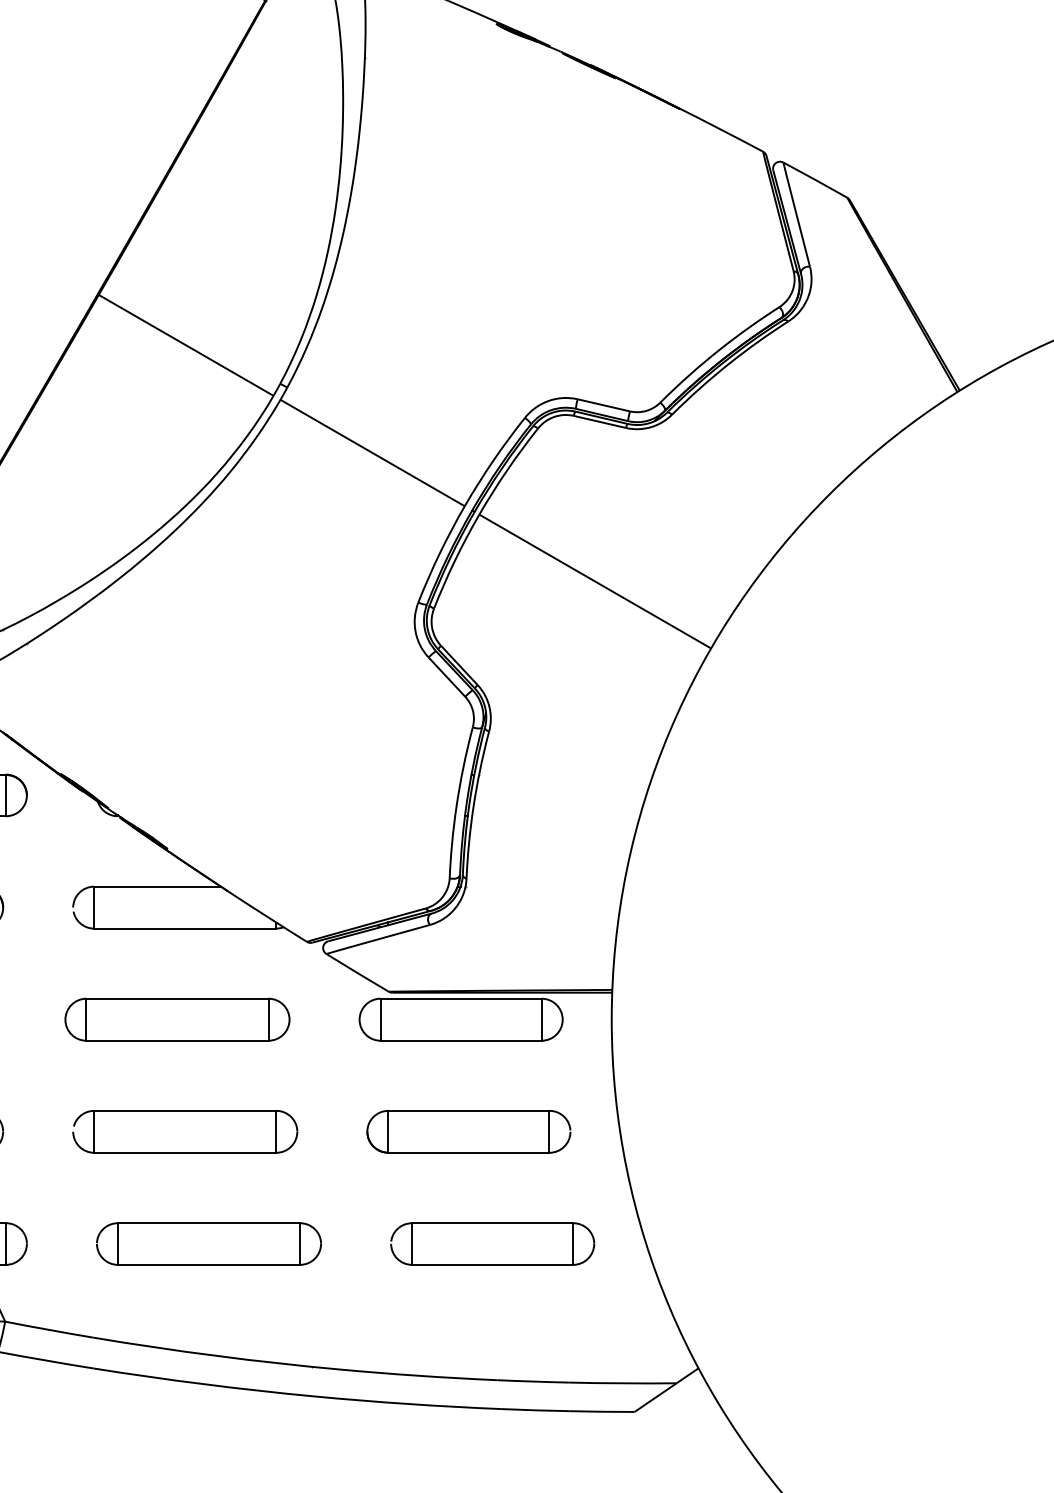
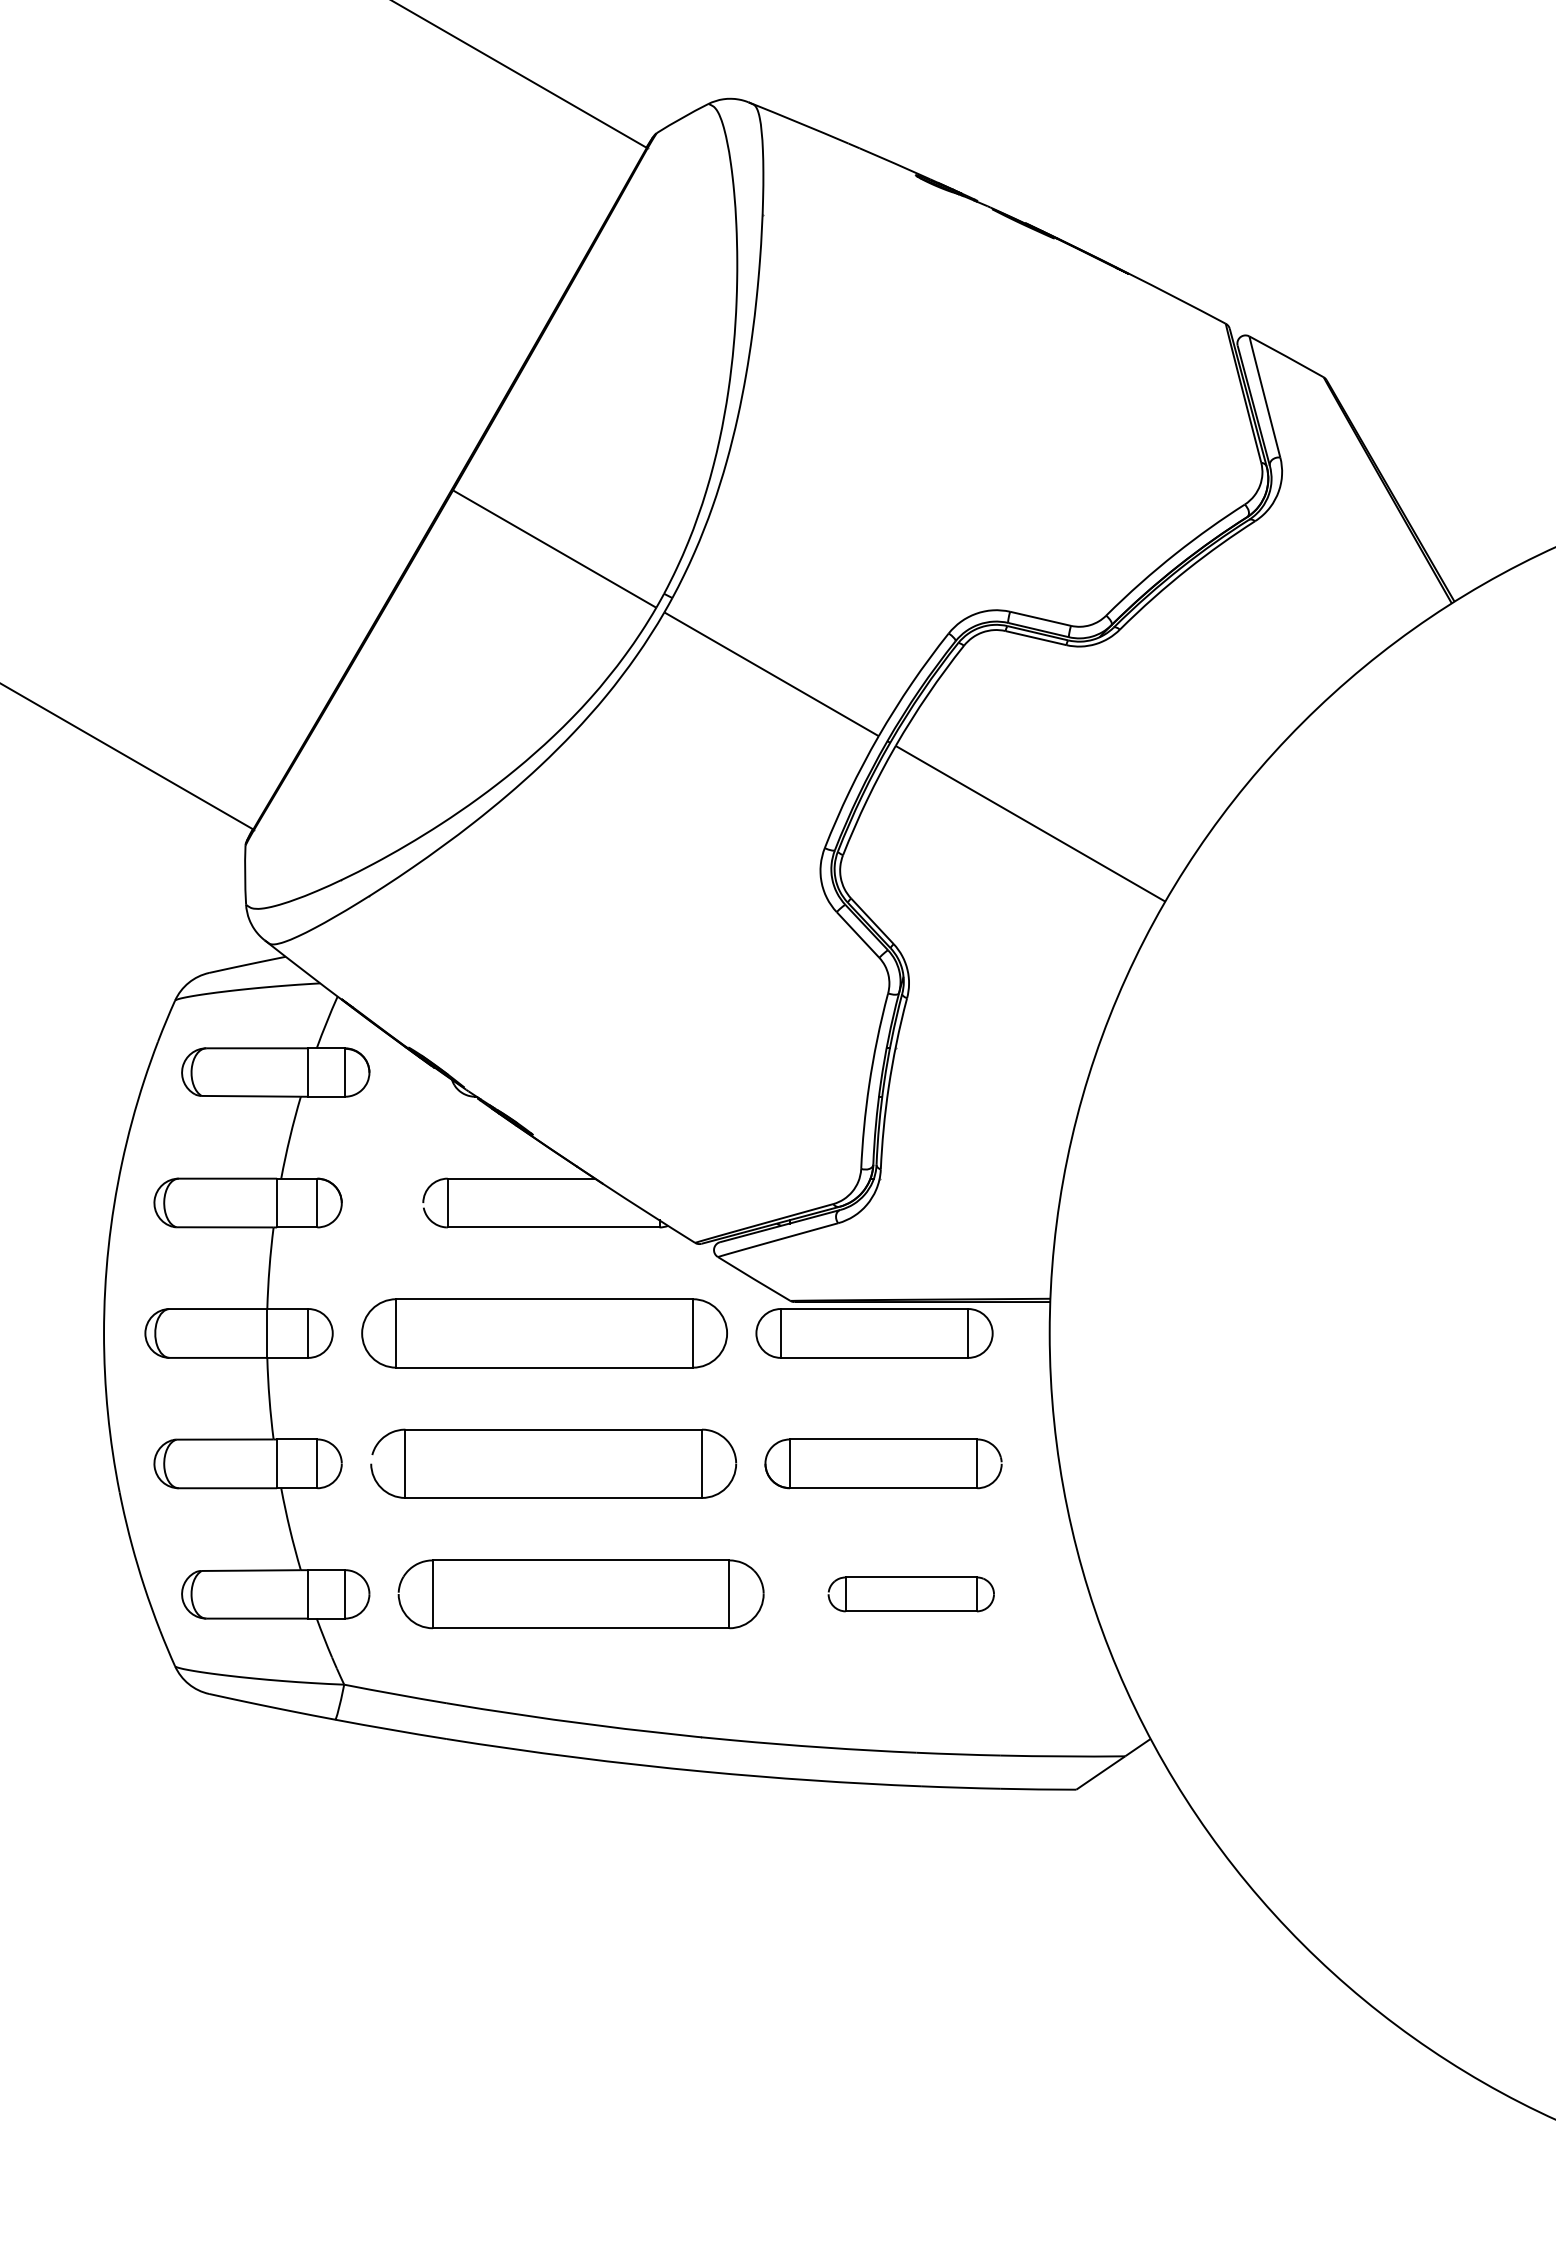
part: (177, 1019) -> (544, 1333), size x1.4
part: (185, 1131) -> (553, 1463), size x1.4
part: (209, 1244) -> (581, 1594), size x1.4
part: (492, 1244) -> (911, 1594), size x0.7

